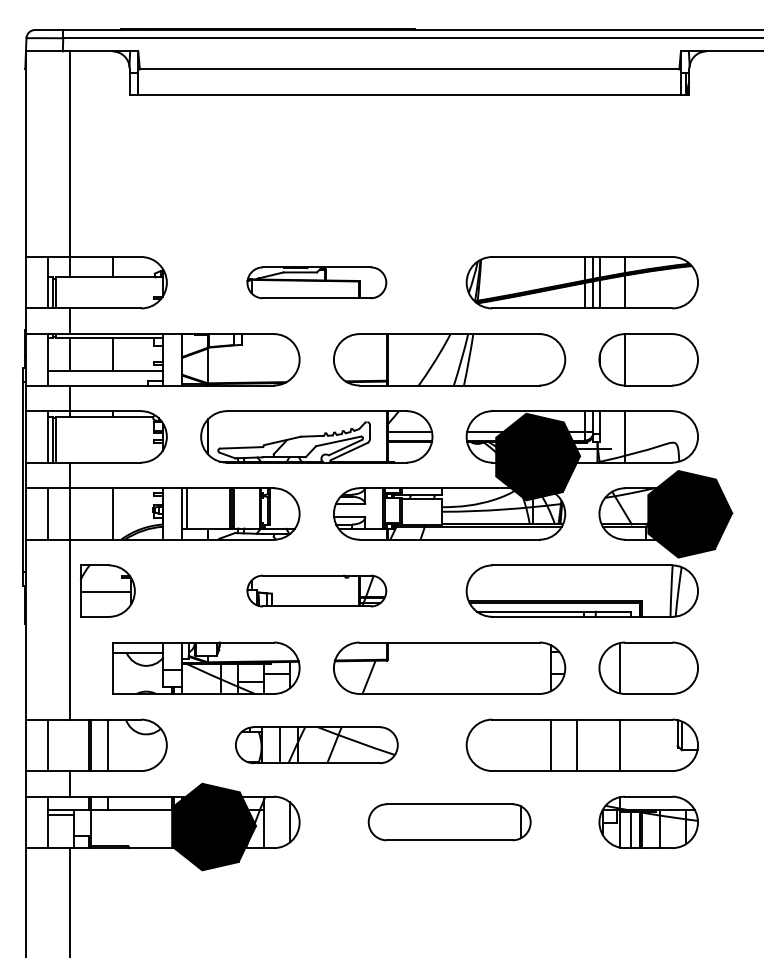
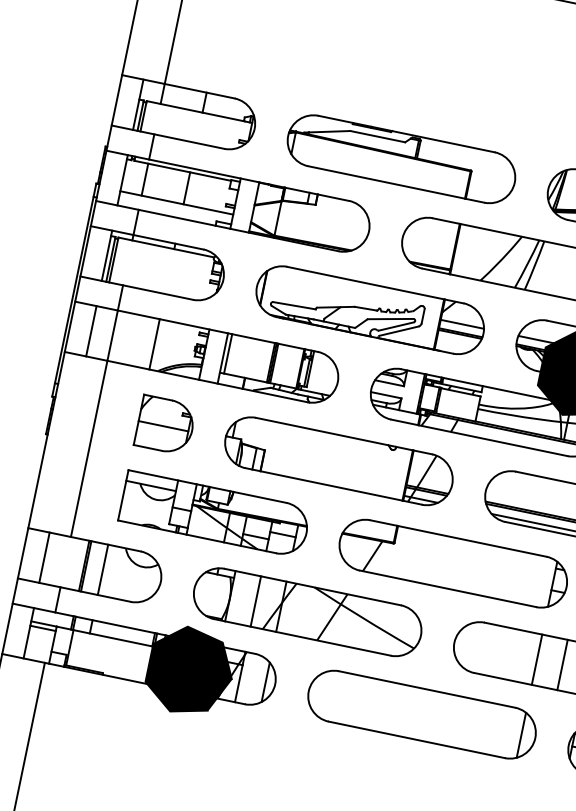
part: (316, 282) -> (401, 158), size x1.67
part: (107, 590) -> (165, 424), moved
part: (316, 590) -> (338, 460), size x1.67
part: (316, 744) -> (307, 611), size x1.43
part: (449, 821) -> (422, 713), size x1.43

